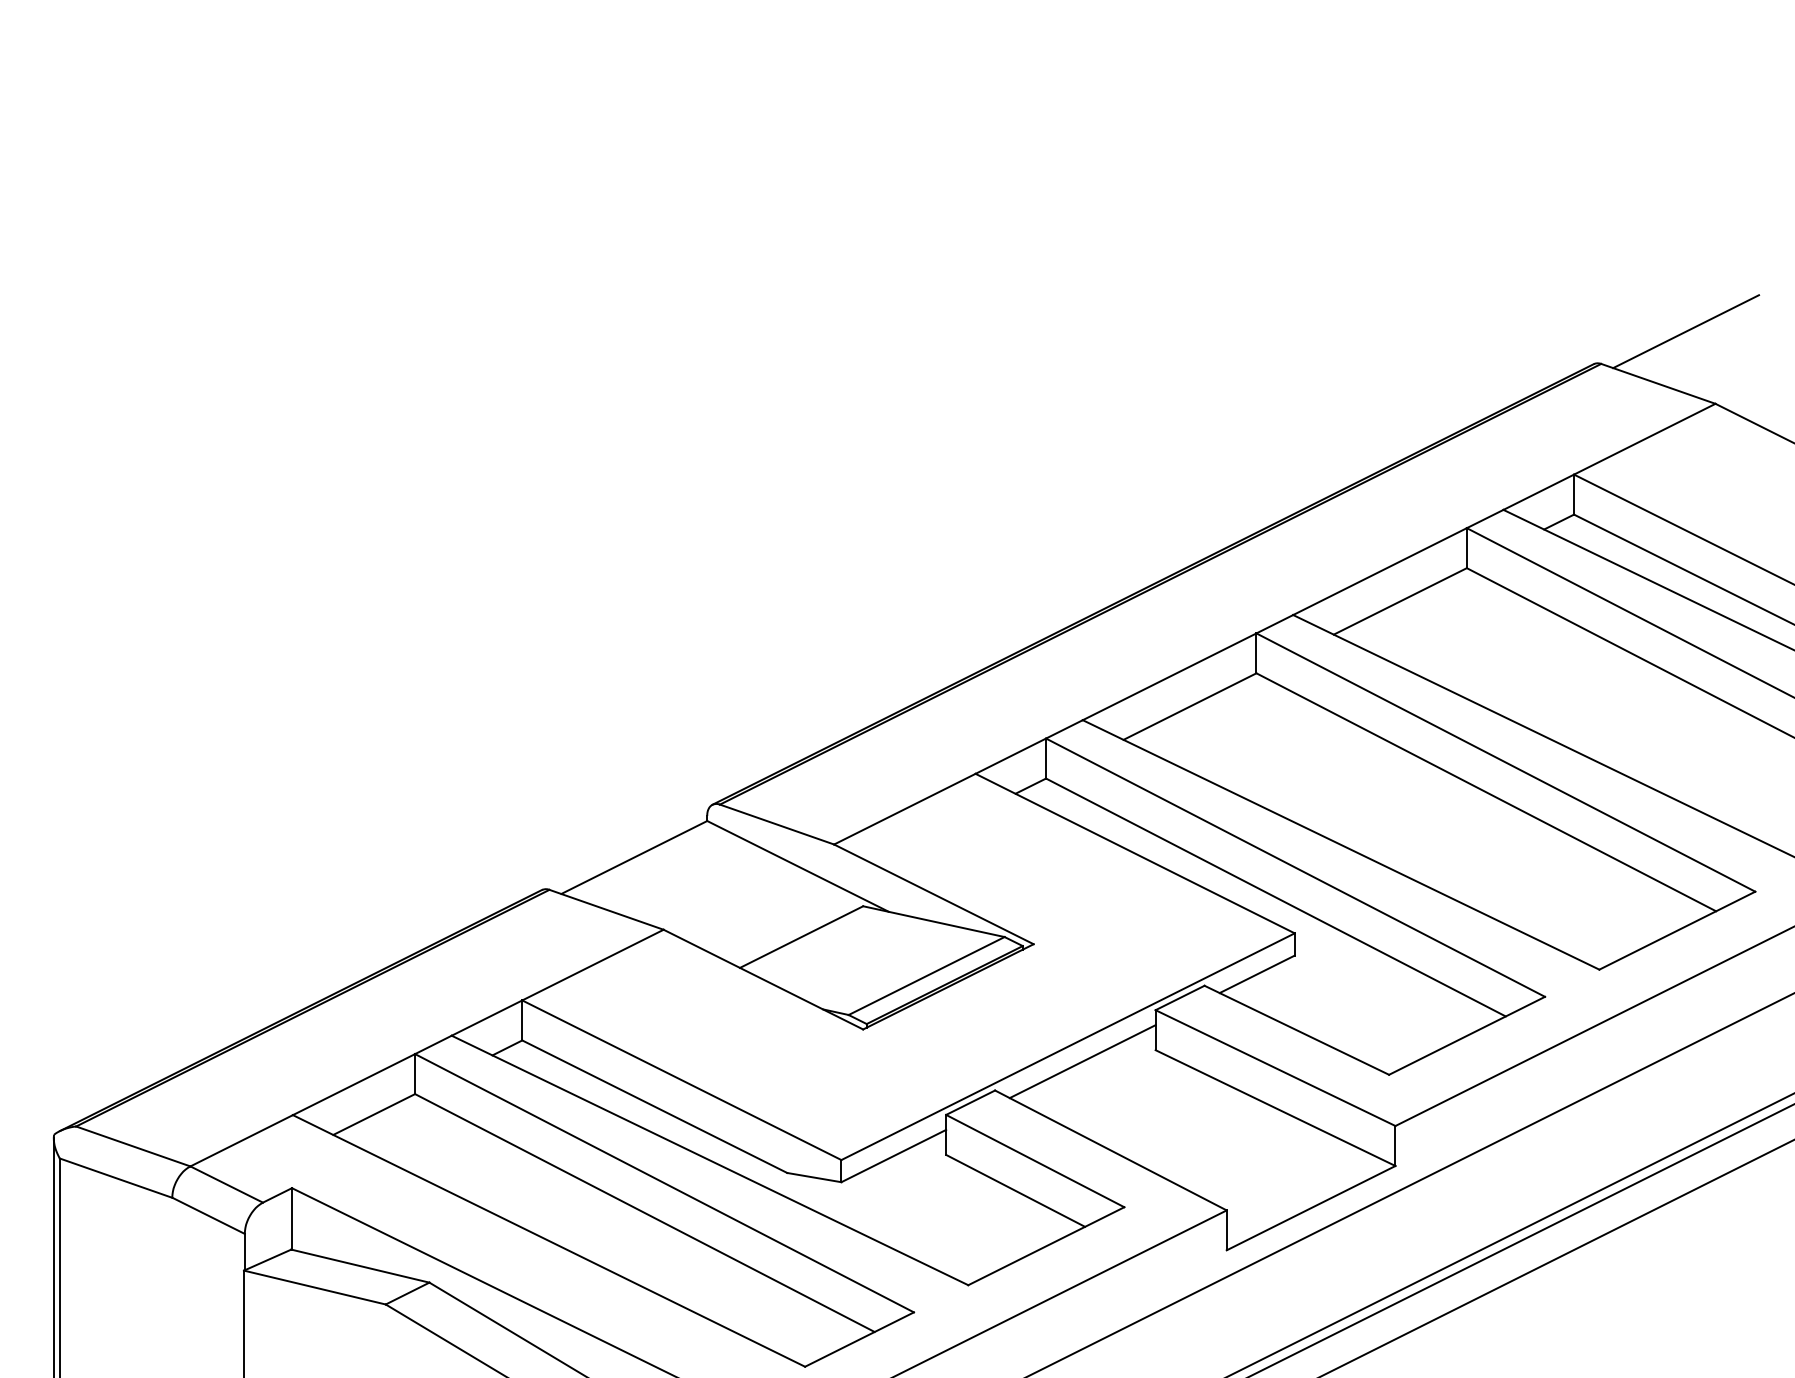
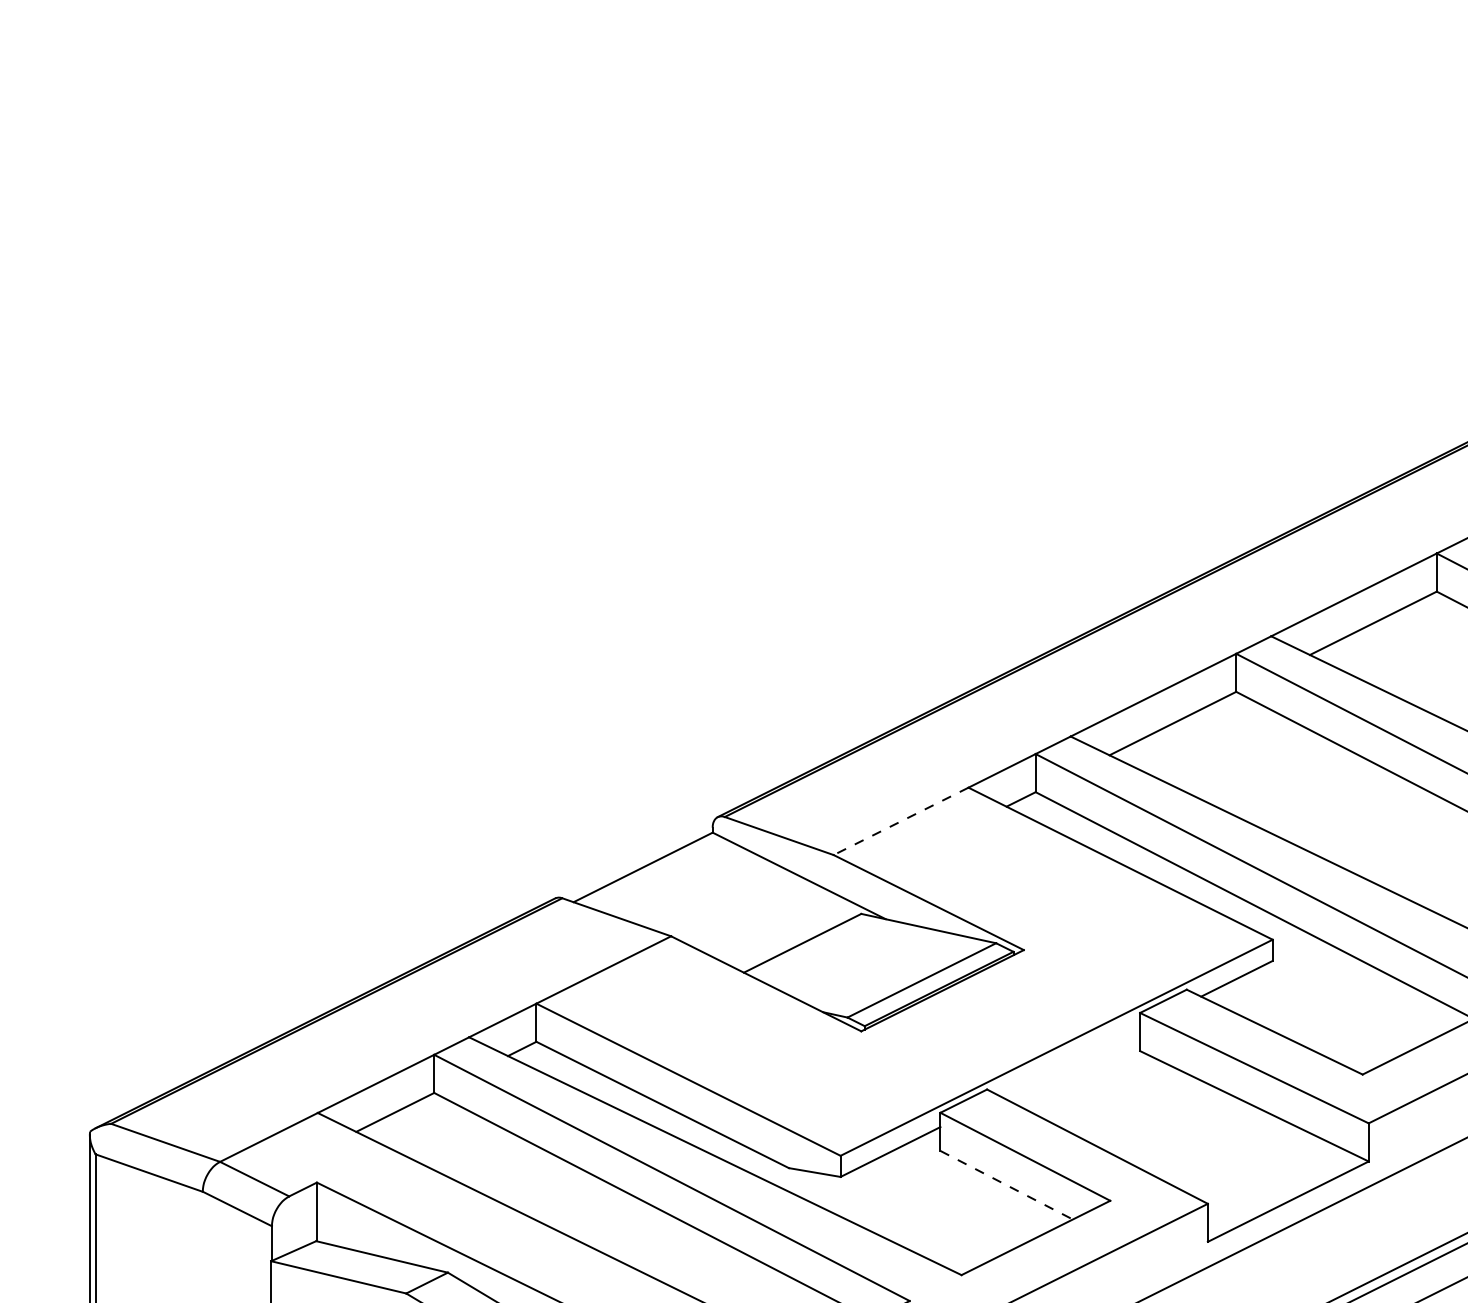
line: (904, 809) -> (900, 821), solid -> dashed
line: (1082, 1061) -> (1070, 1061), removed
line: (1016, 1191) -> (1007, 1185), solid -> dashed

